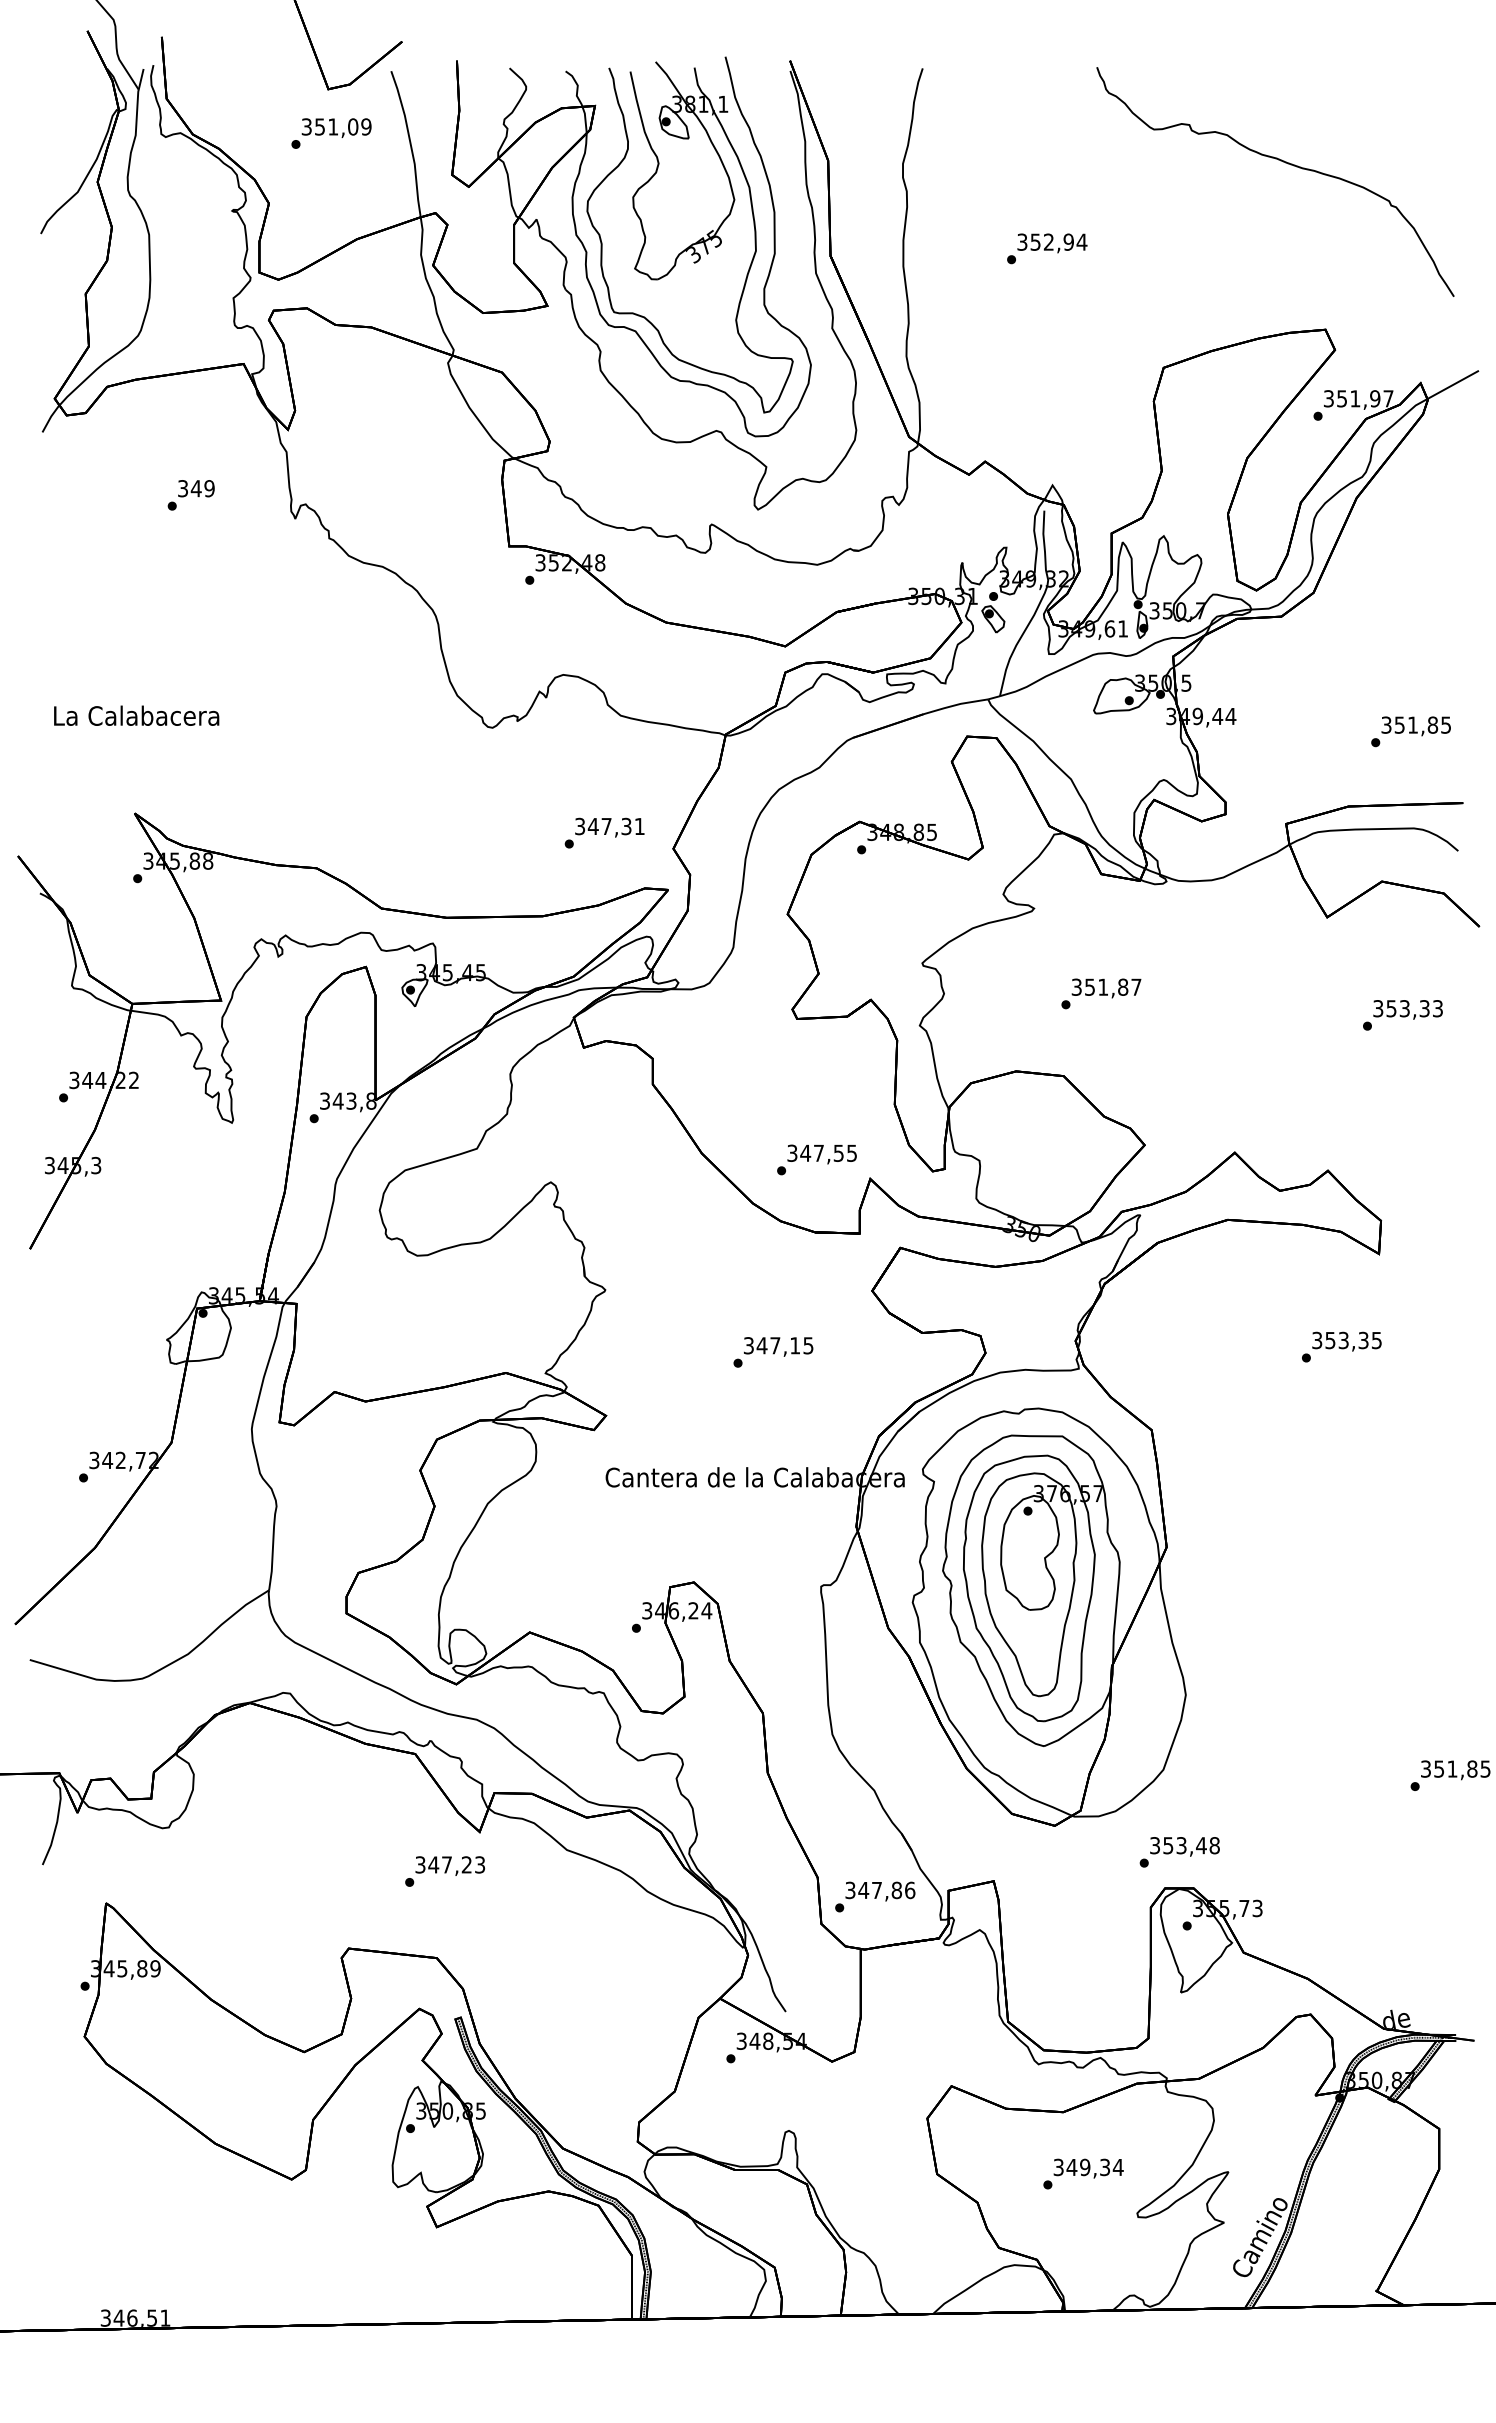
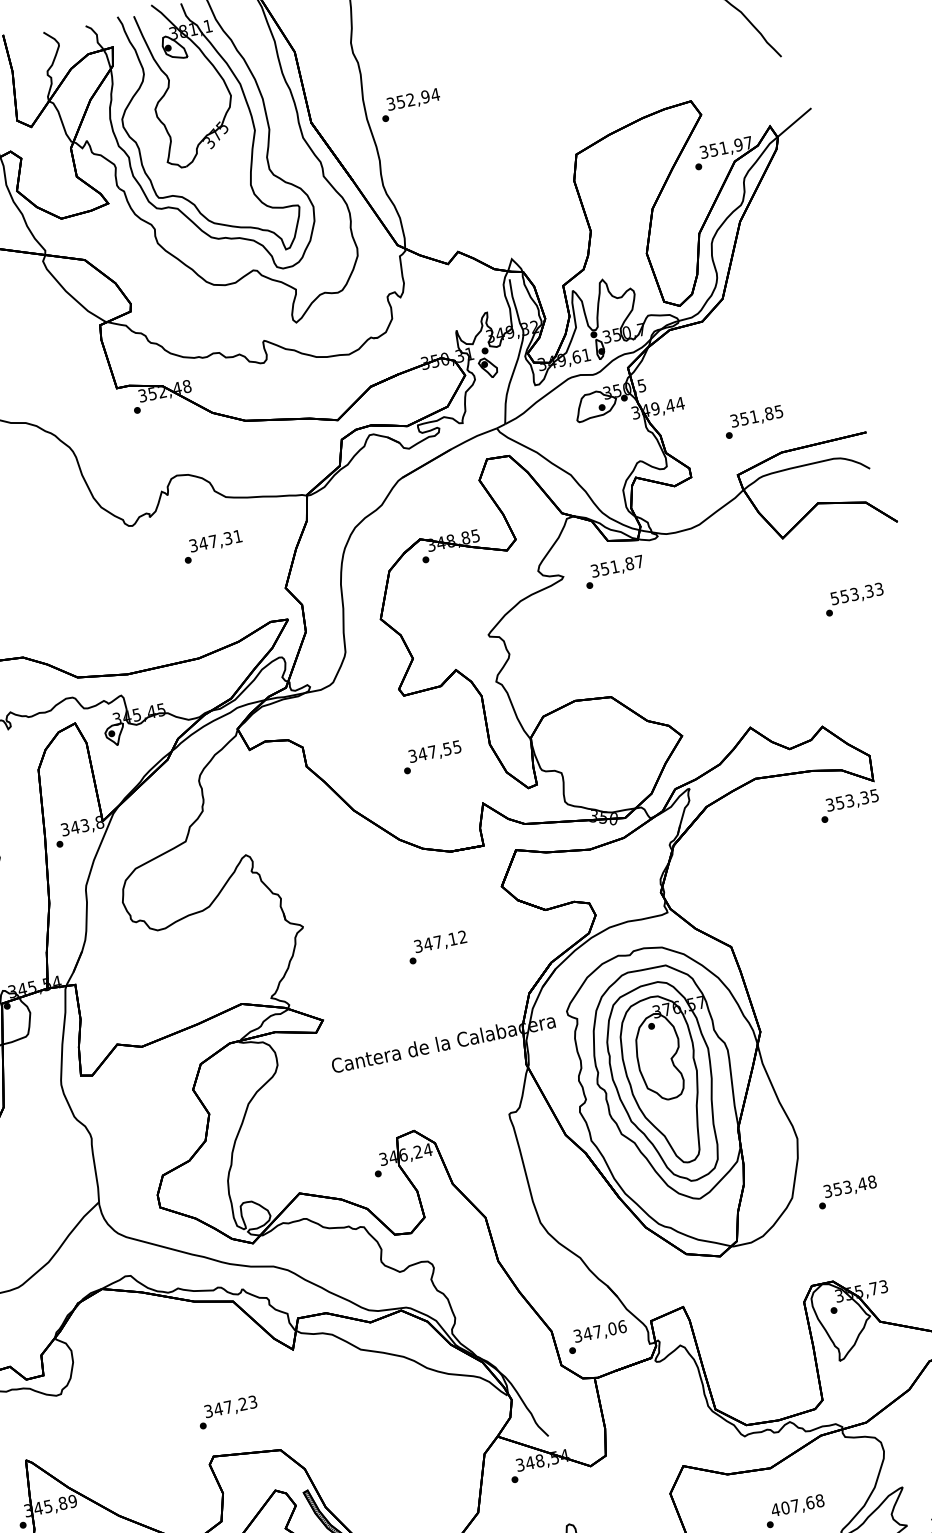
text: (1047, 248) -> (410, 104), moved
text: (1410, 731) -> (753, 421), moved
text: (604, 832) -> (212, 546), moved
text: (1101, 993) -> (614, 571), moved
text: (1378, 1008) -> (835, 598), 353,33 -> 553,33
text: (816, 1159) -> (431, 757), moved
text: (808, 1345) -> (462, 936), 347,15 -> 347,12
text: (1341, 1346) -> (849, 805), moved
text: (1179, 1852) -> (847, 1192), moved
text: (445, 1871) -> (228, 1412), moved
text: (896, 1890) -> (612, 1328), 347,86 -> 347,06
text: (1088, 2167) -> (797, 1505), 349,34 -> 407,68

